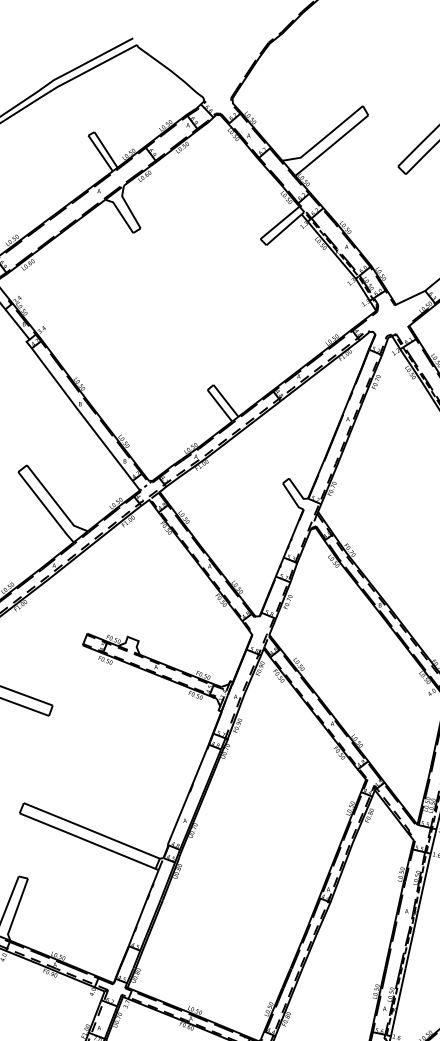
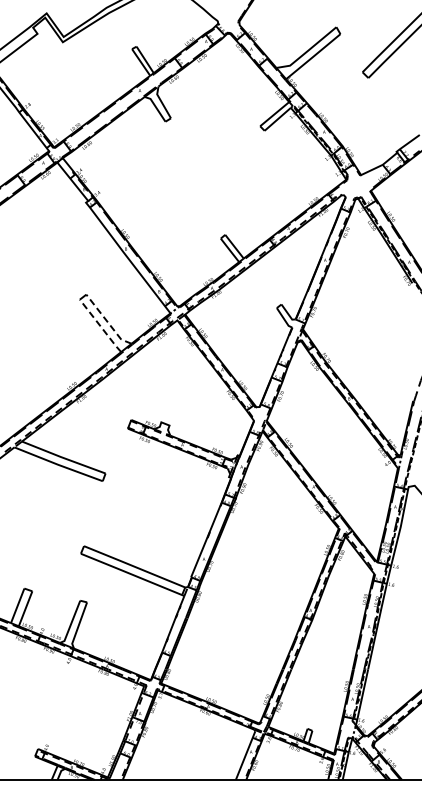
line: (55, 502) -> (107, 322), solid -> dashed
line: (45, 508) -> (100, 326), solid -> dashed

